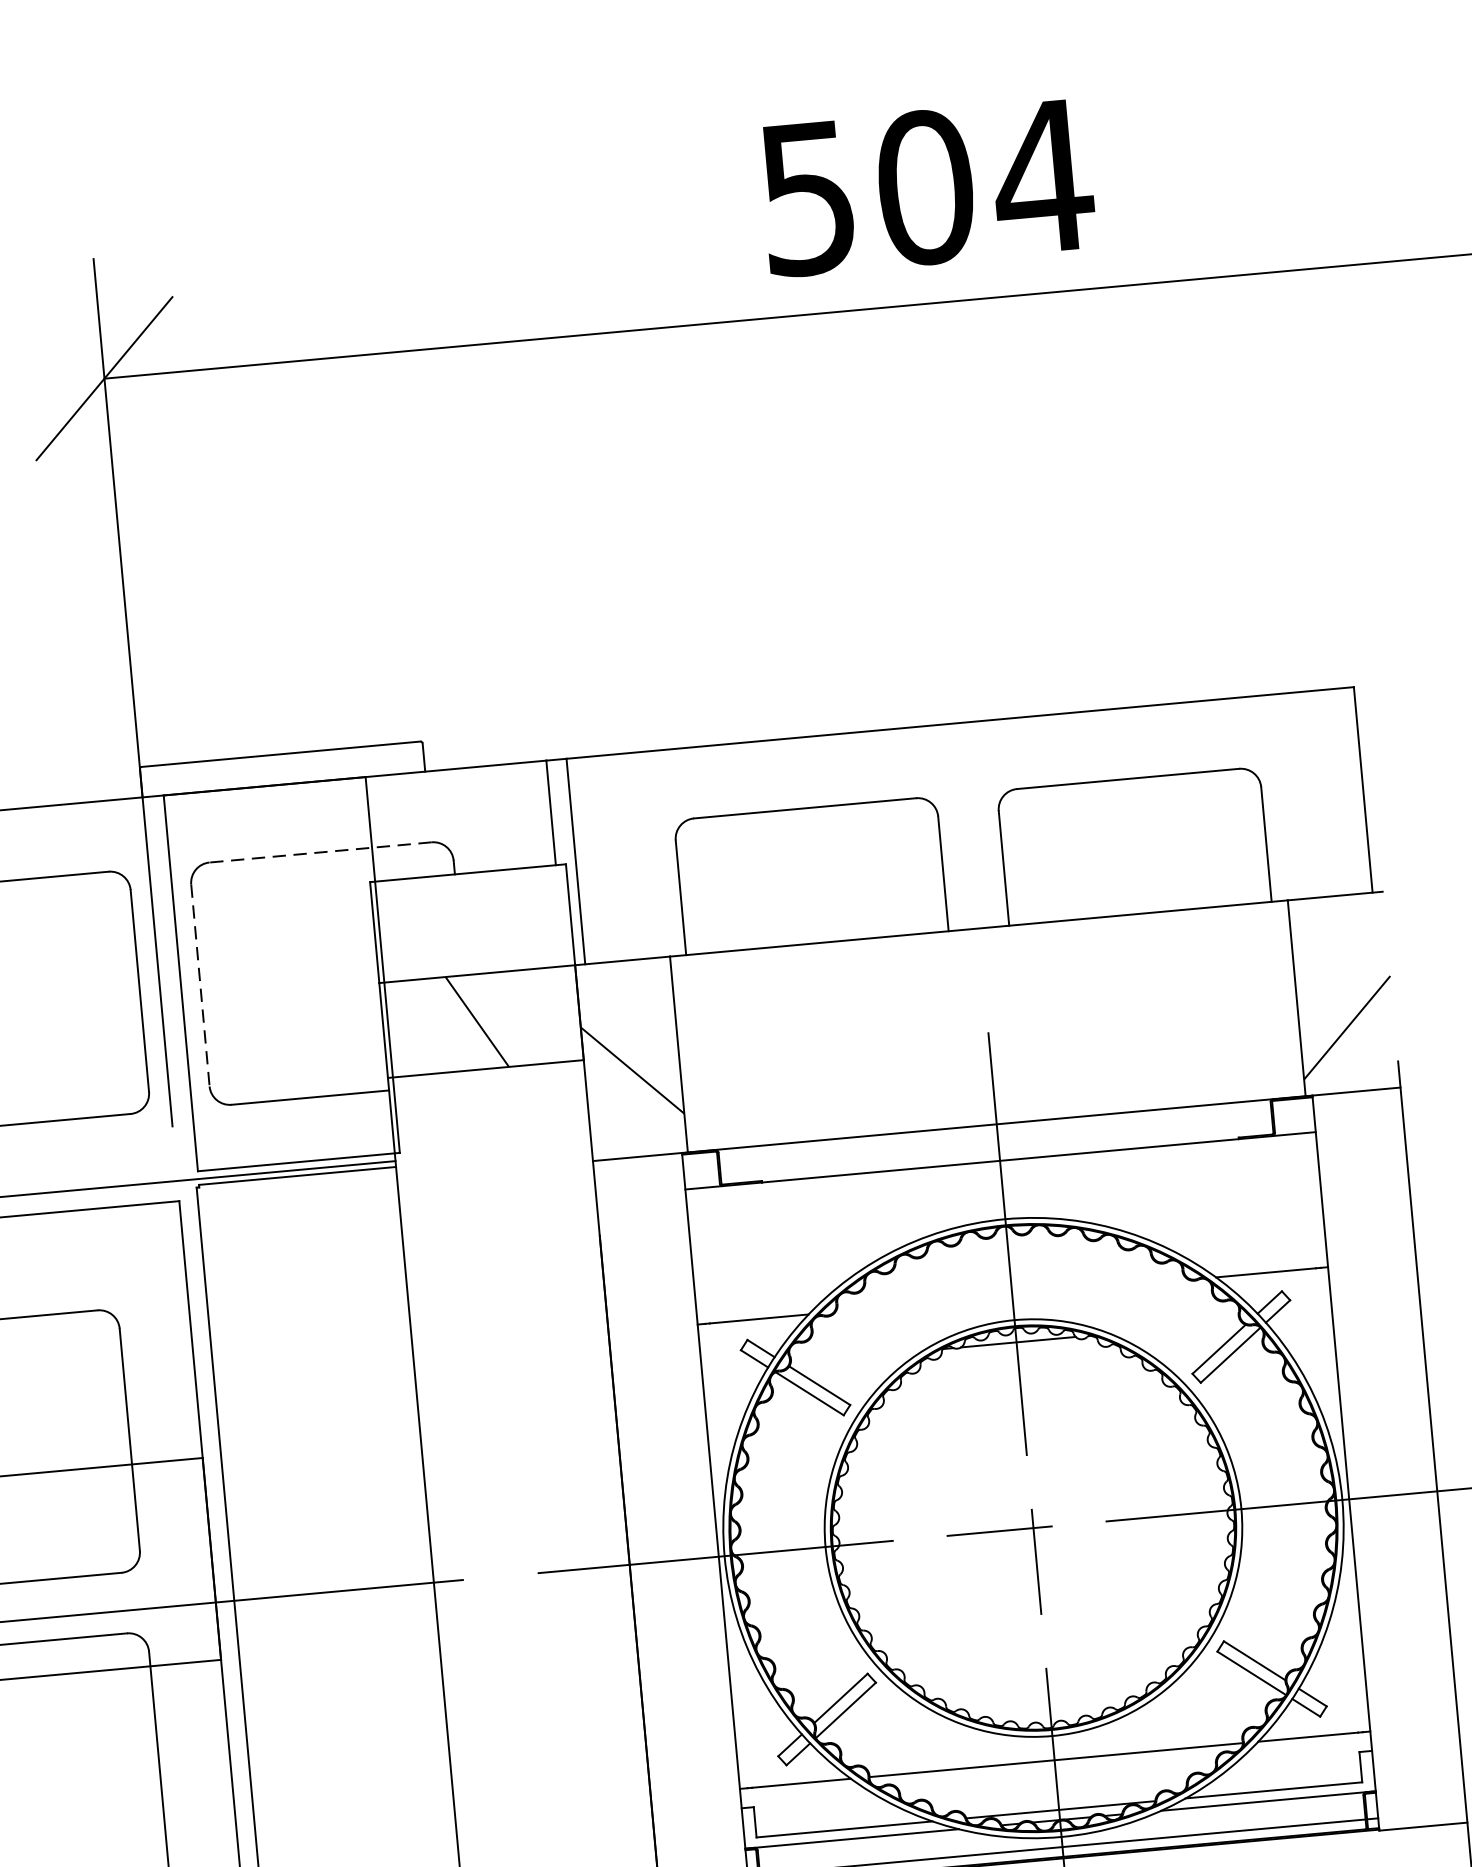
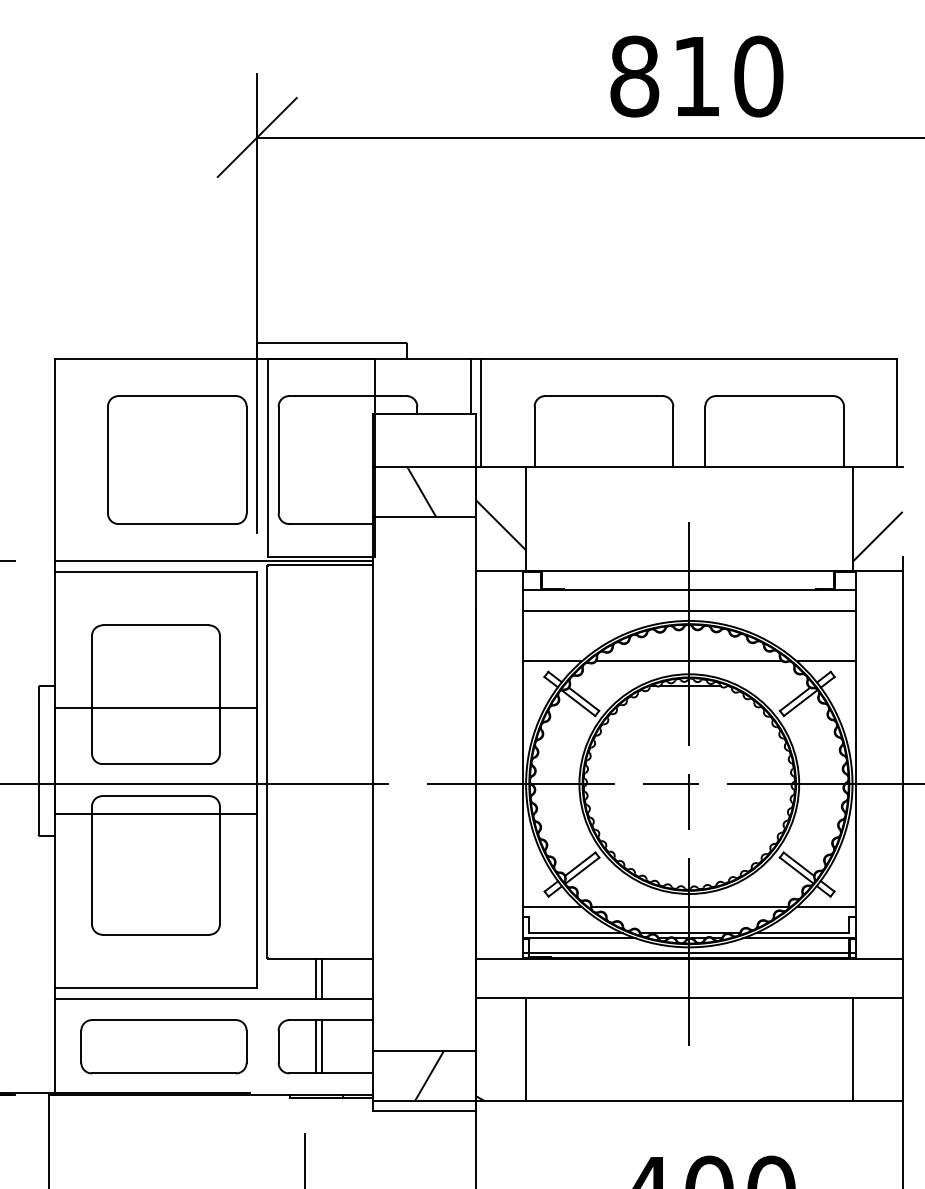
text: (927, 187) -> (697, 76), 504 -> 810
line: (319, 853) -> (347, 396), dashed -> solid
line: (200, 986) -> (278, 460), dashed -> solid
line: (1004, 1201) -> (689, 611), added
line: (1010, 1296) -> (688, 661), added

